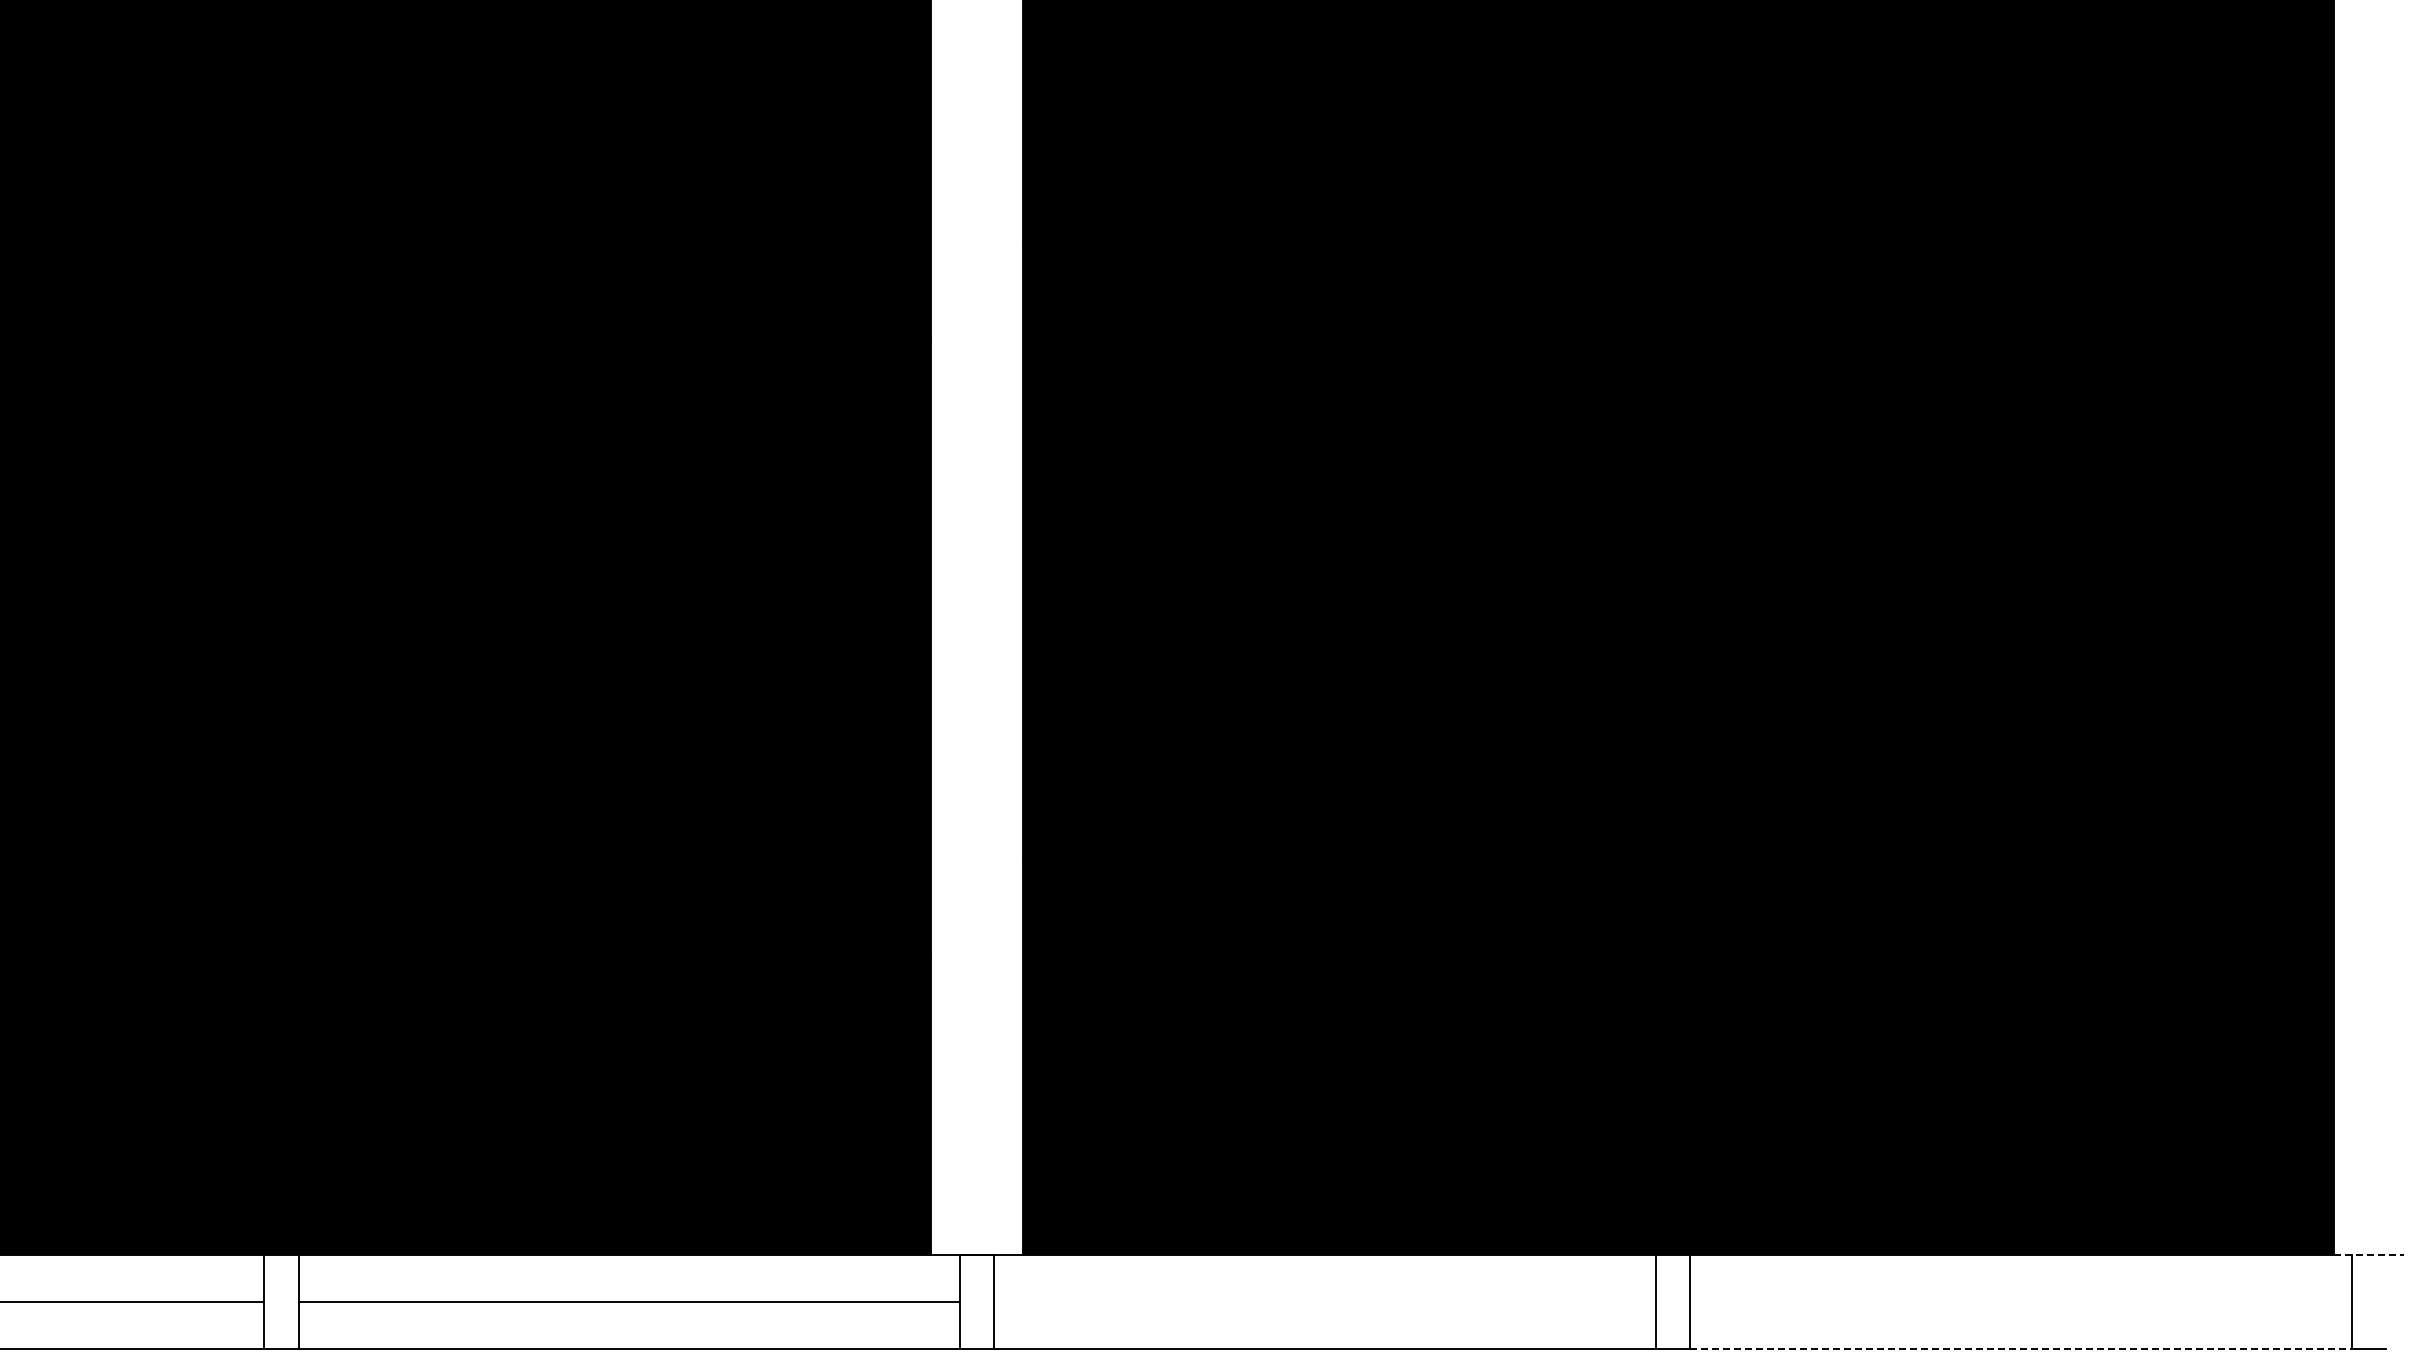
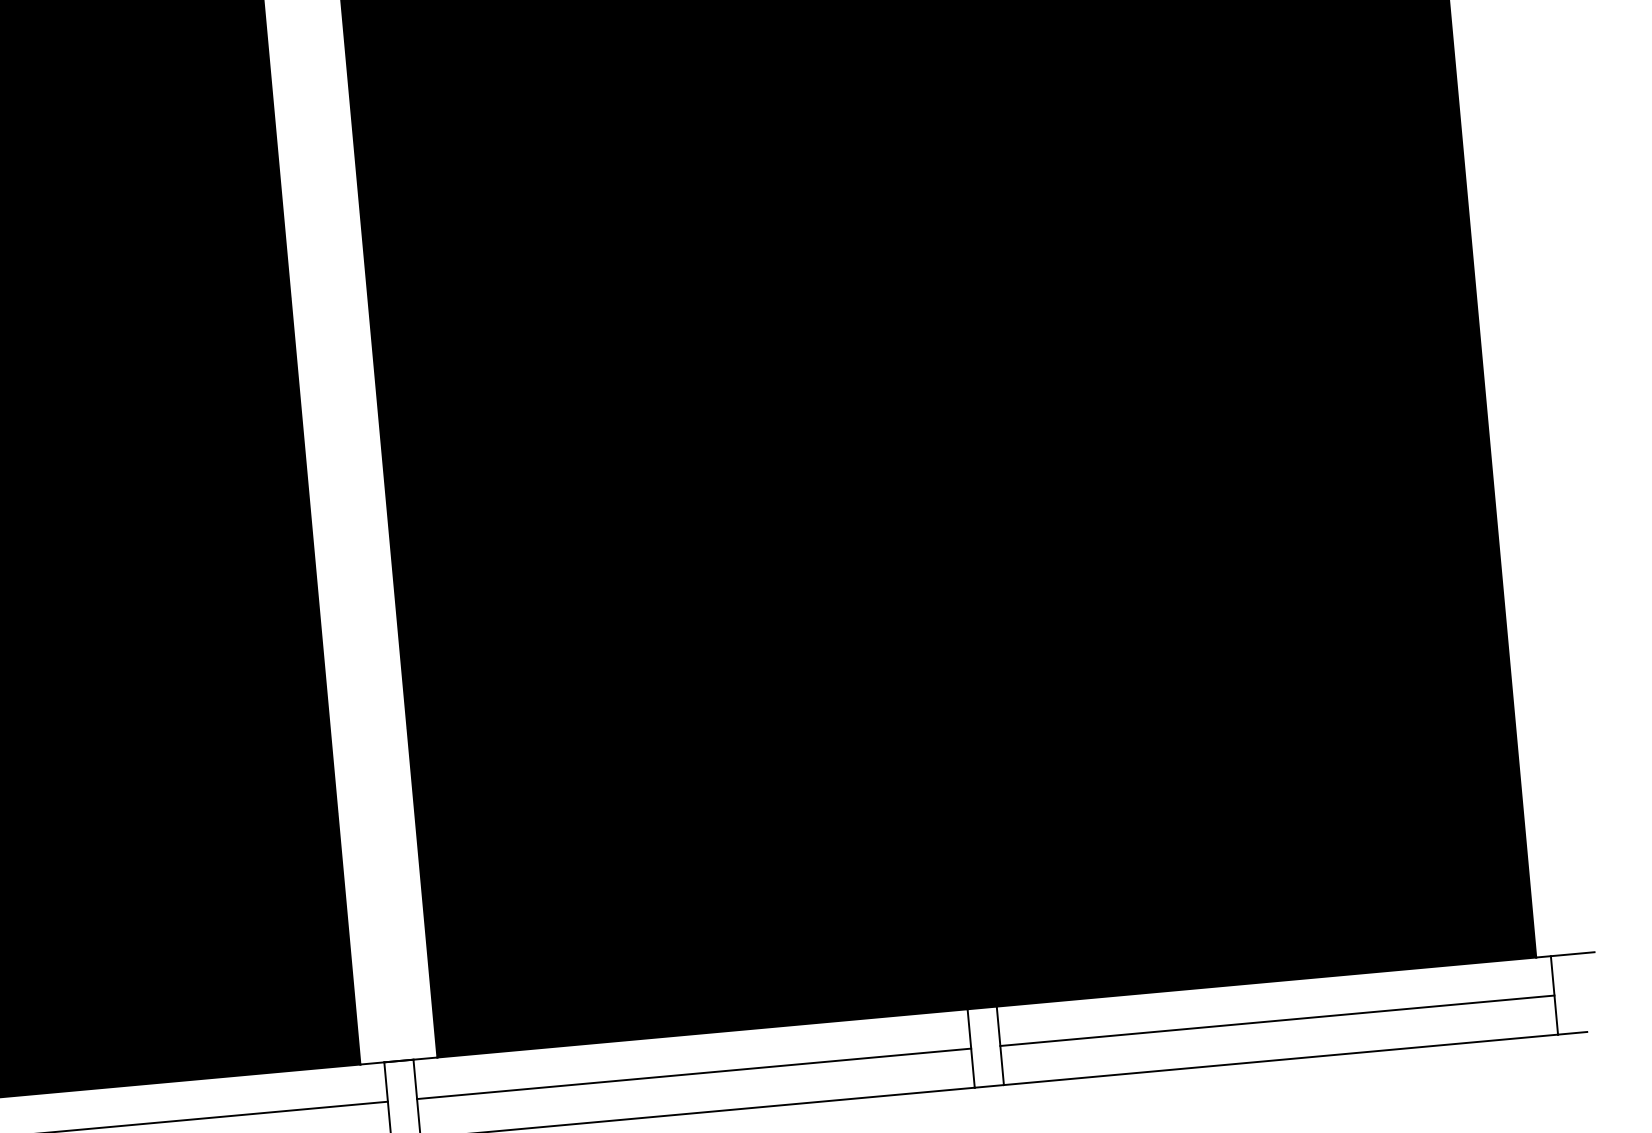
line: (2368, 1255) -> (1565, 955), dashed -> solid
line: (1324, 1302) -> (693, 1074), added
line: (2020, 1302) -> (1277, 1021), added
line: (2020, 1348) -> (1280, 1059), dashed -> solid

